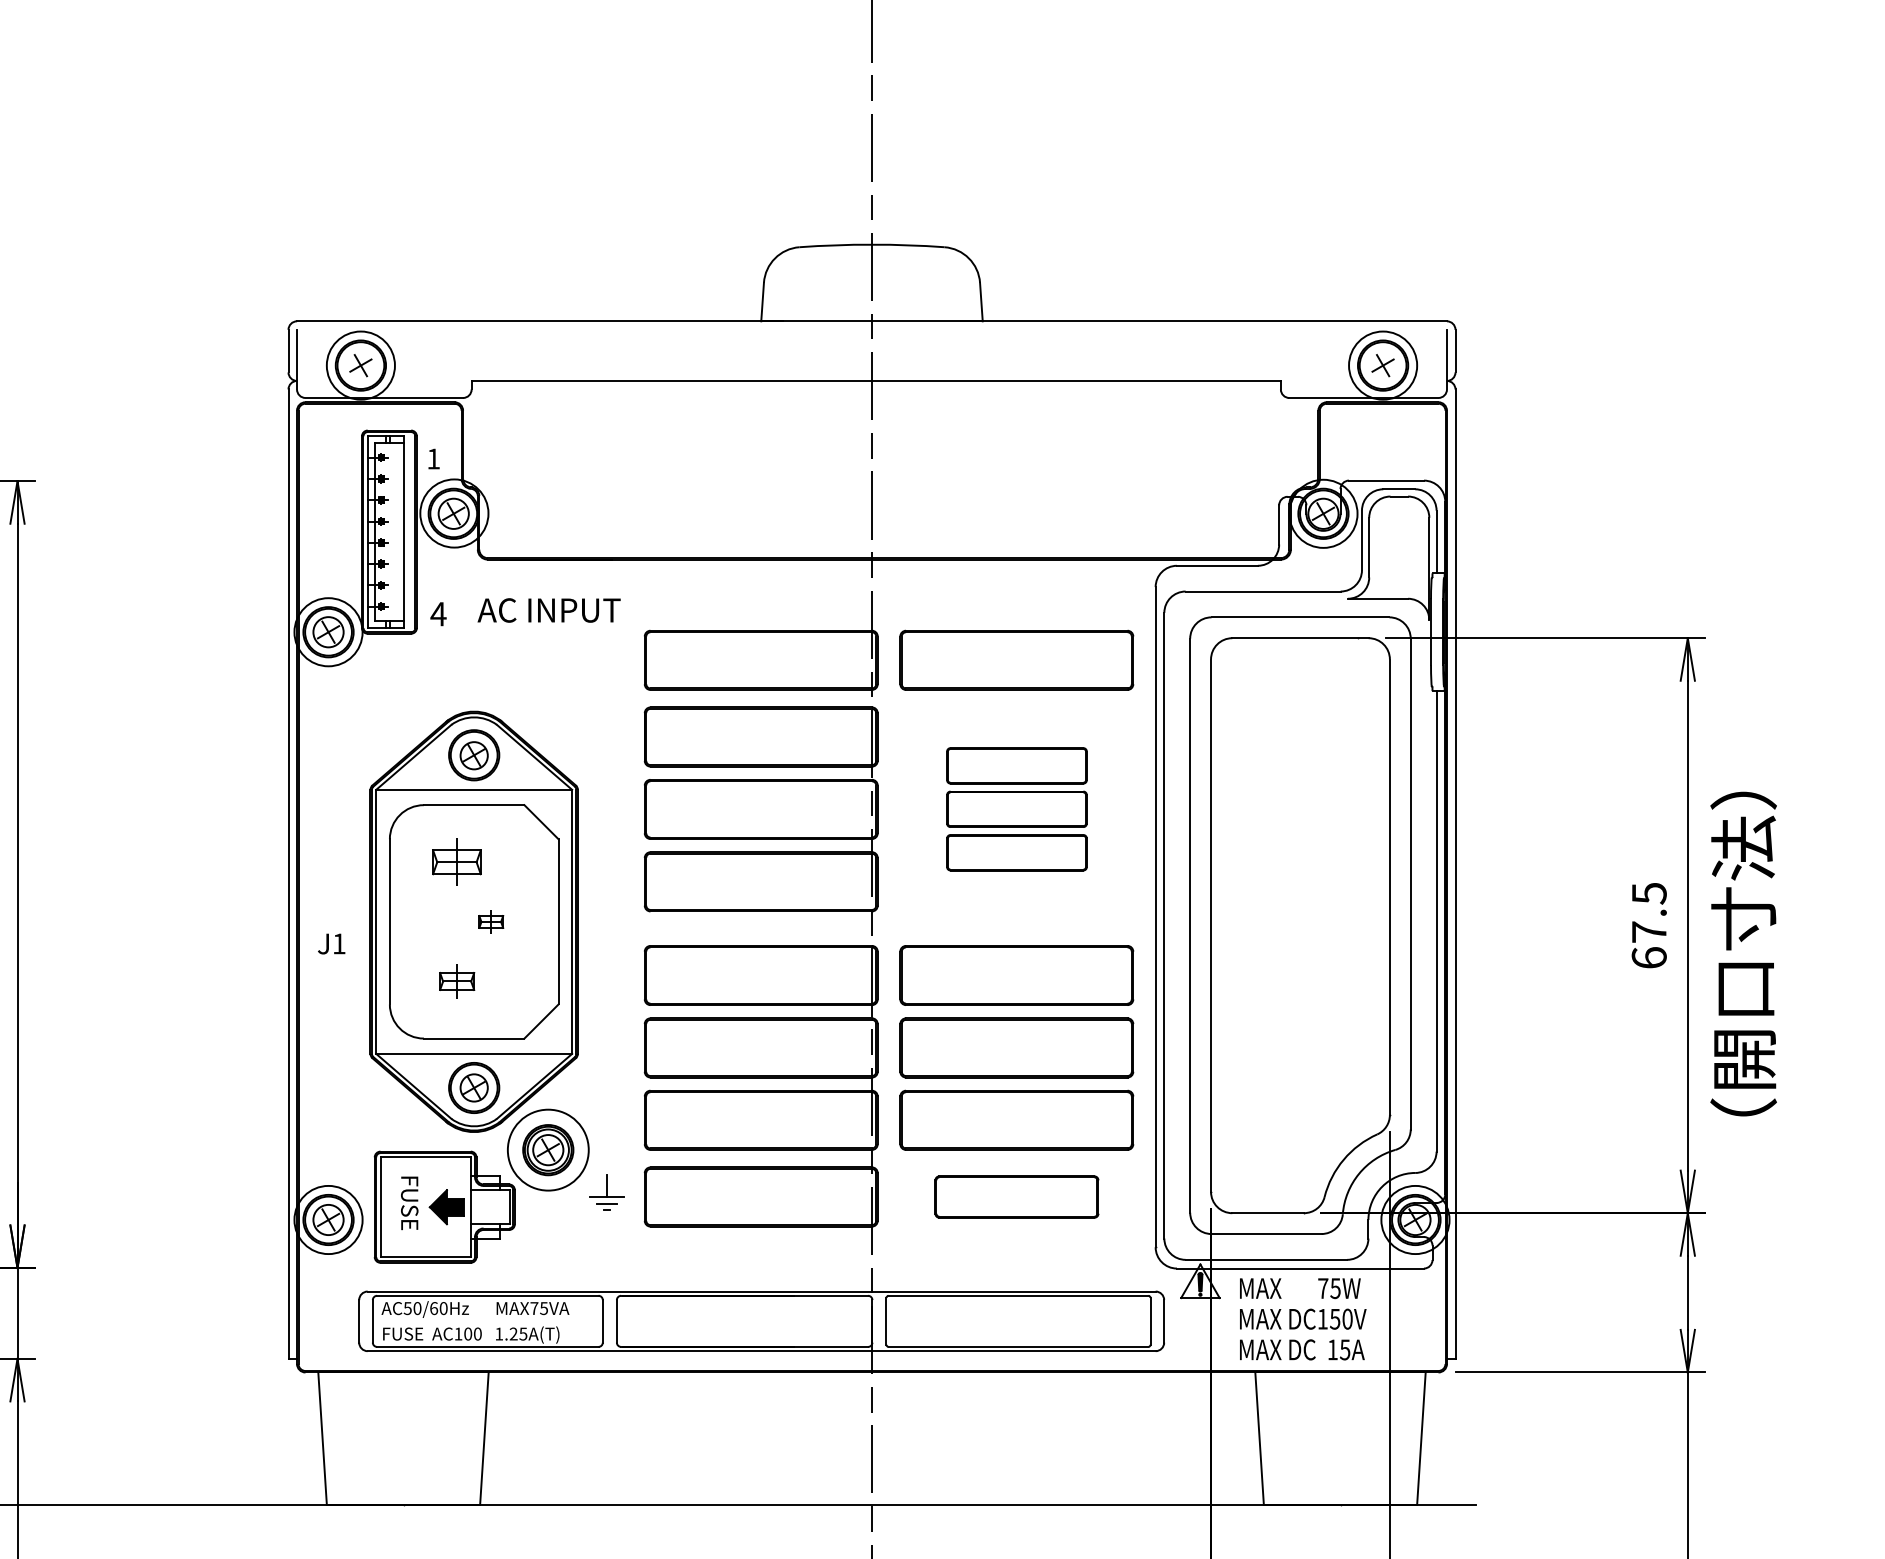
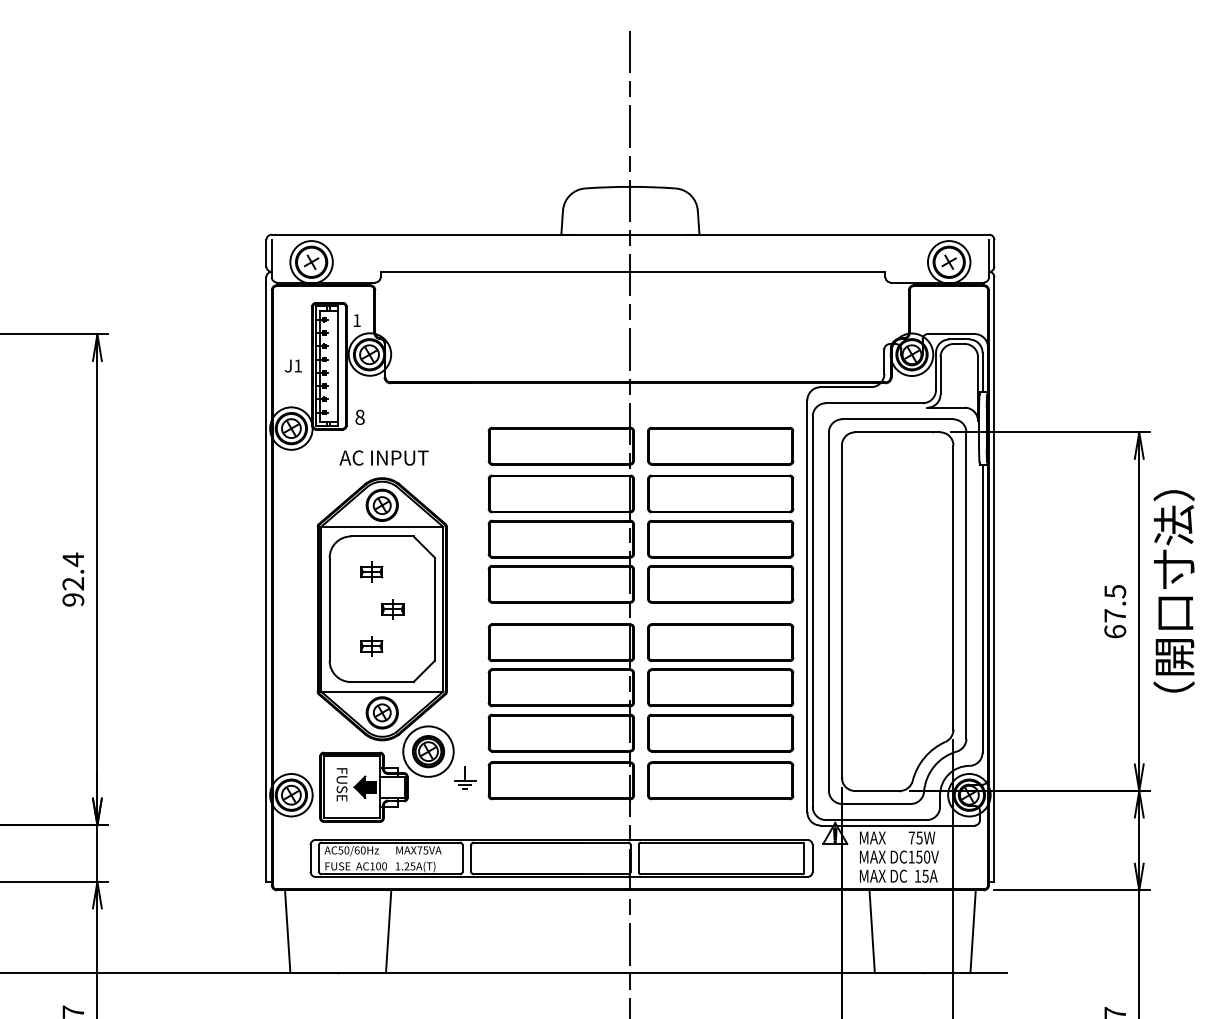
text: (548, 609) -> (383, 457), moved
text: (439, 612) -> (360, 416), 4 -> 8
part: (1016, 808) -> (720, 538), size x1.67
part: (456, 861) -> (371, 571), size x0.71
part: (490, 922) -> (392, 609), size x1.43
text: (331, 943) -> (293, 365), moved
text: (1742, 954) -> (1173, 591), moved
part: (1016, 1196) -> (720, 780), size x1.43

